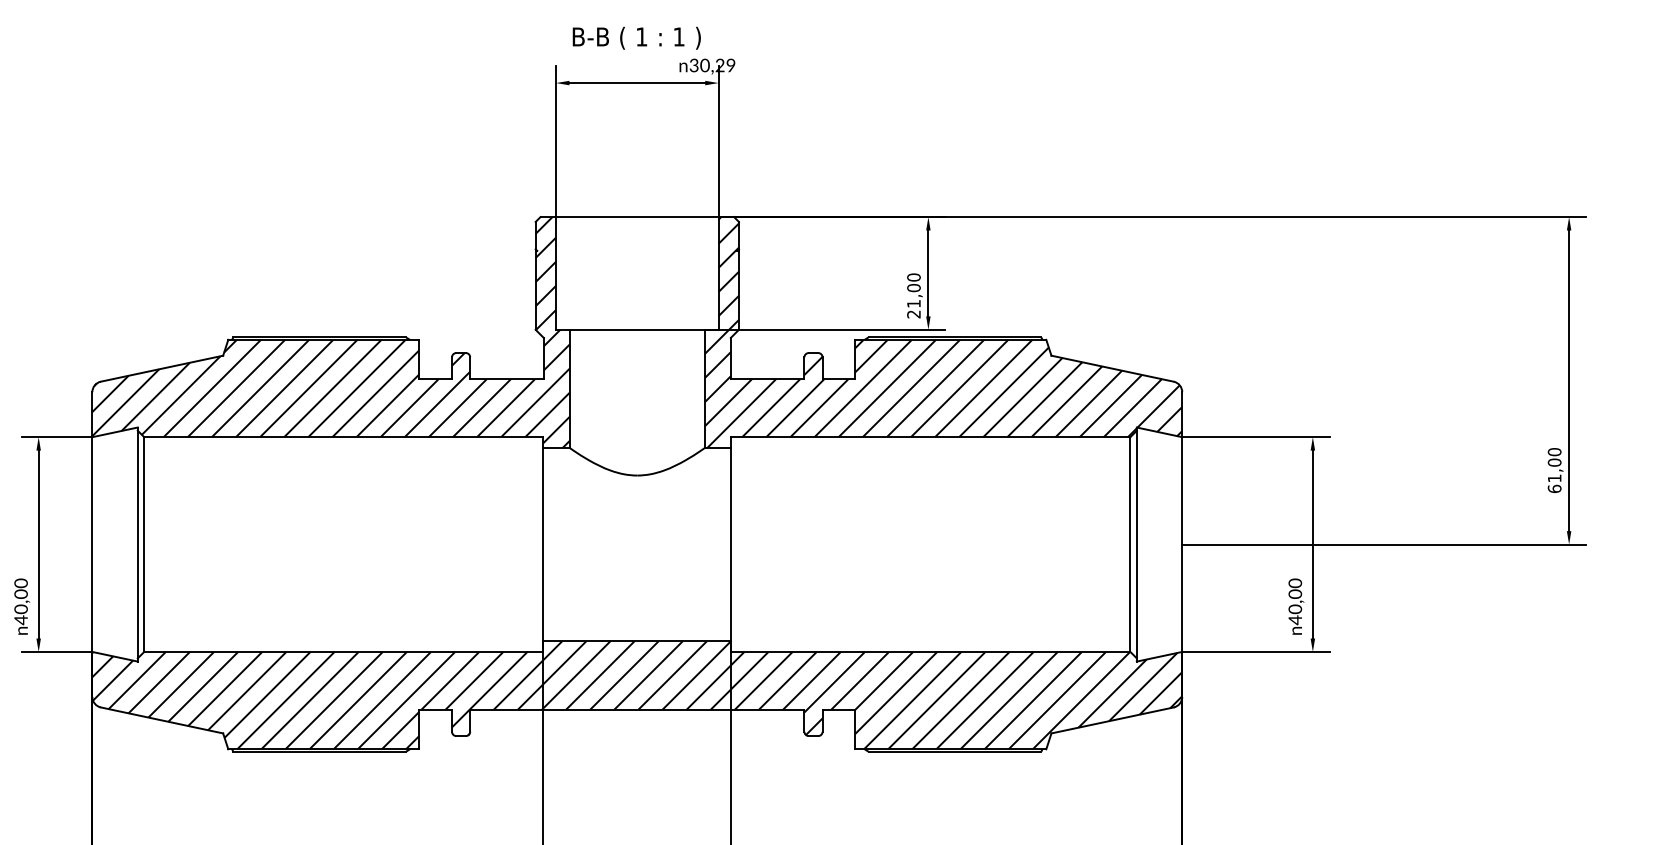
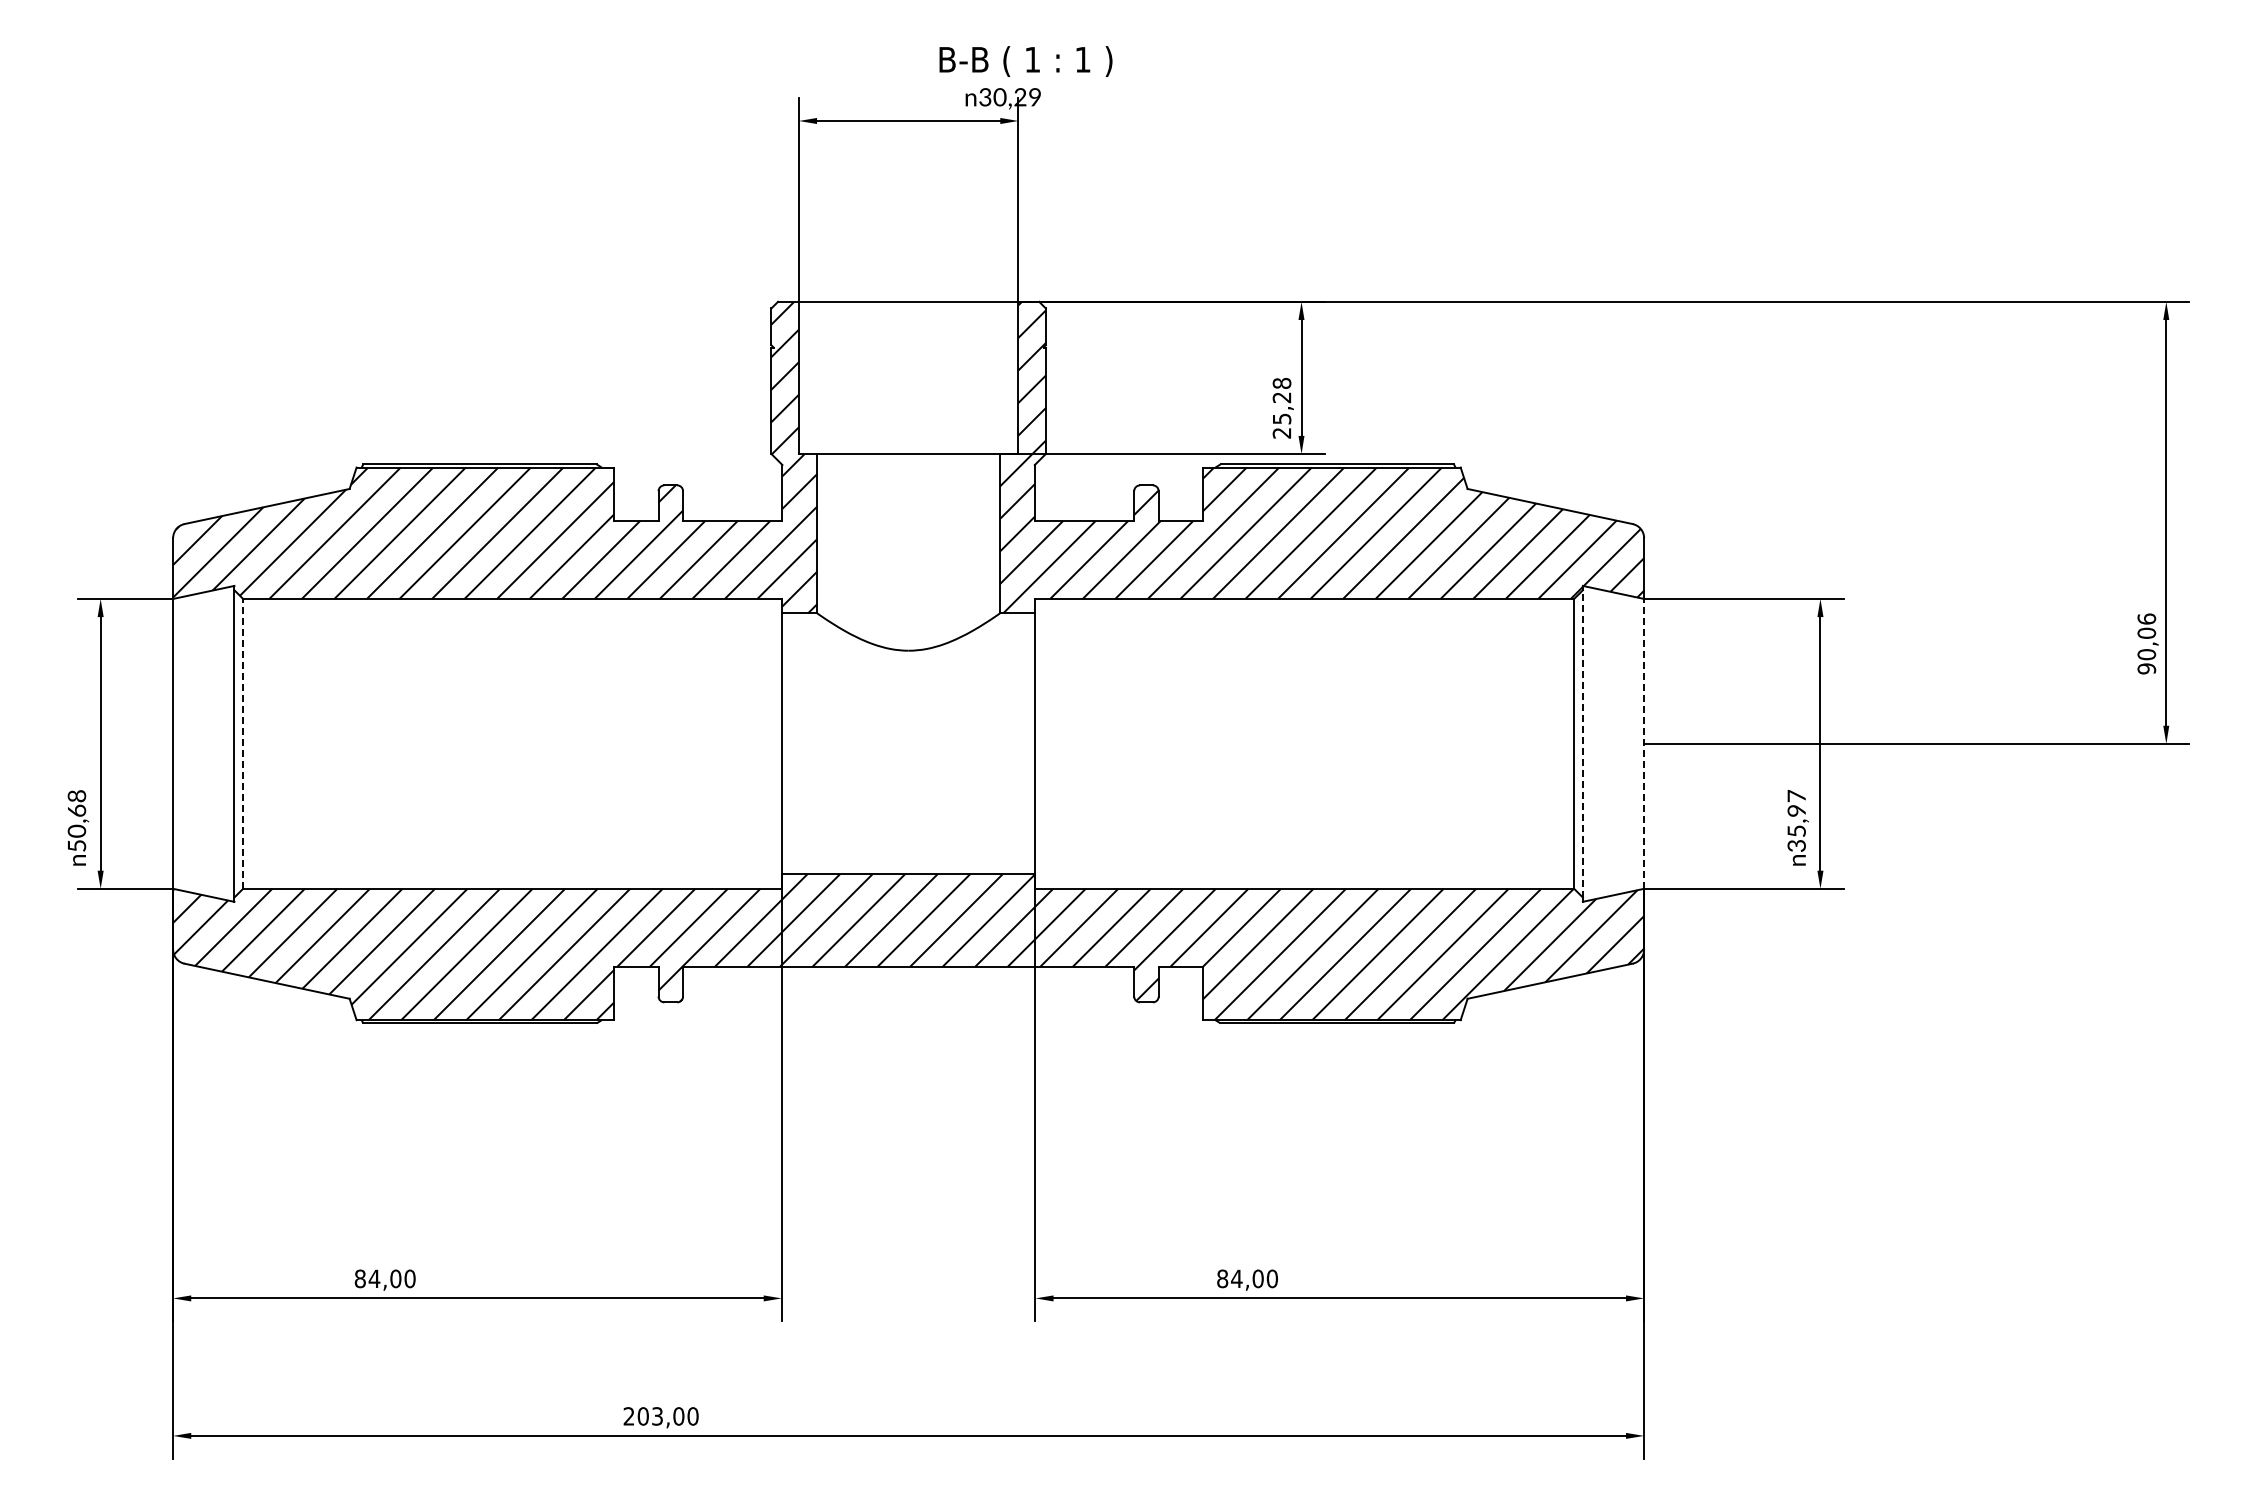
text: (636, 38) -> (1025, 61), moved
text: (913, 290) -> (1281, 400), 21,00 -> 25,28
text: (1554, 470) -> (2146, 643), 61,00 -> 90,06
line: (144, 544) -> (243, 743), solid -> dashed
line: (1136, 544) -> (1582, 743), solid -> dashed
line: (1182, 544) -> (1644, 743), solid -> dashed
text: (20, 601) -> (76, 820), 40,00 -> 50,68
text: (1295, 601) -> (1796, 820), 40,00 -> 35,97

